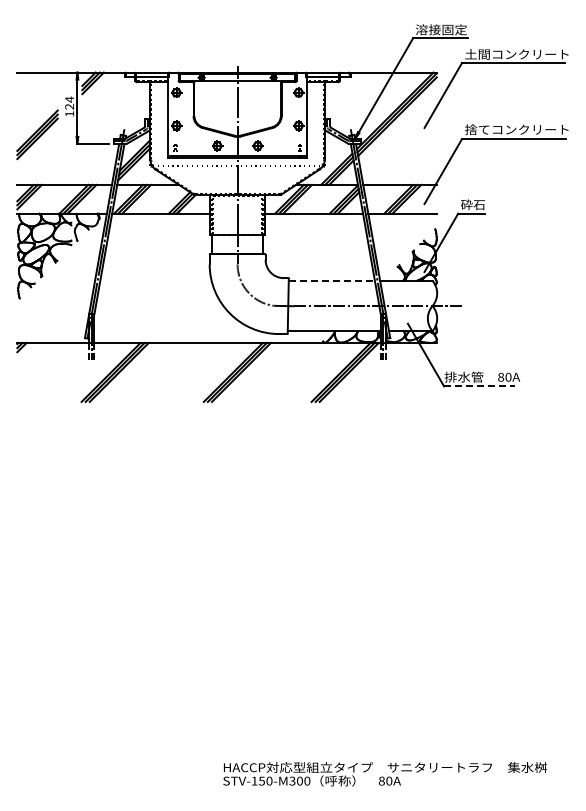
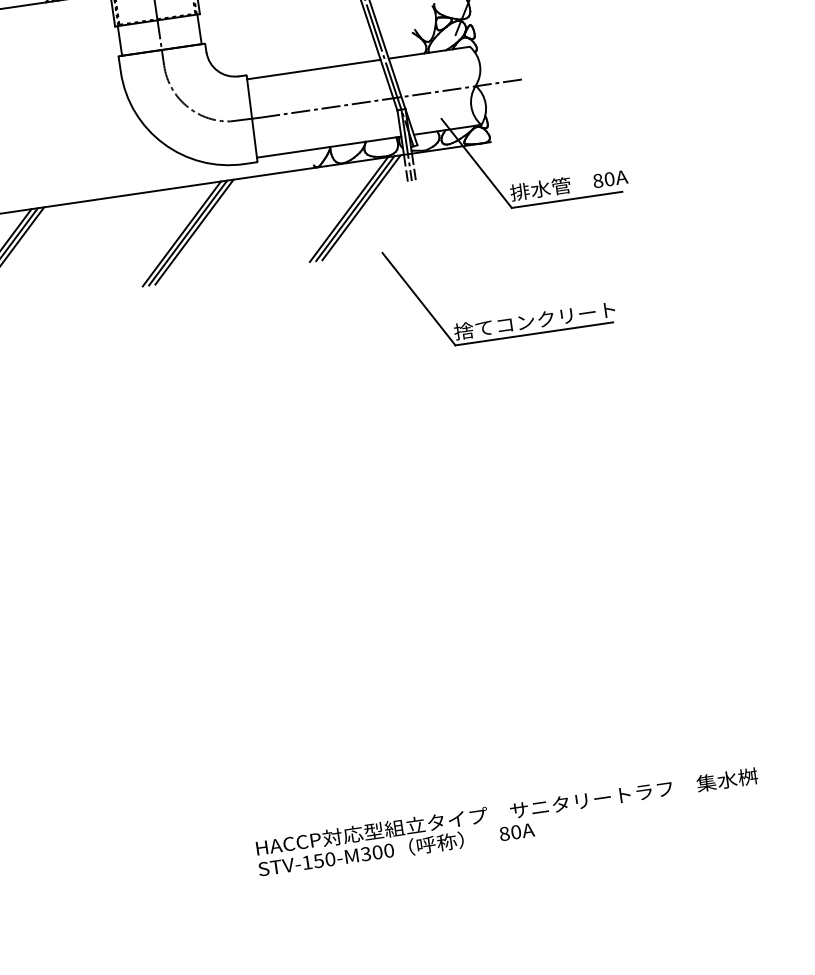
line: (332, 280) -> (314, 68), dashed -> solid
line: (479, 386) -> (566, 200), dashed -> solid
part: (428, 456) -> (503, 320), added

